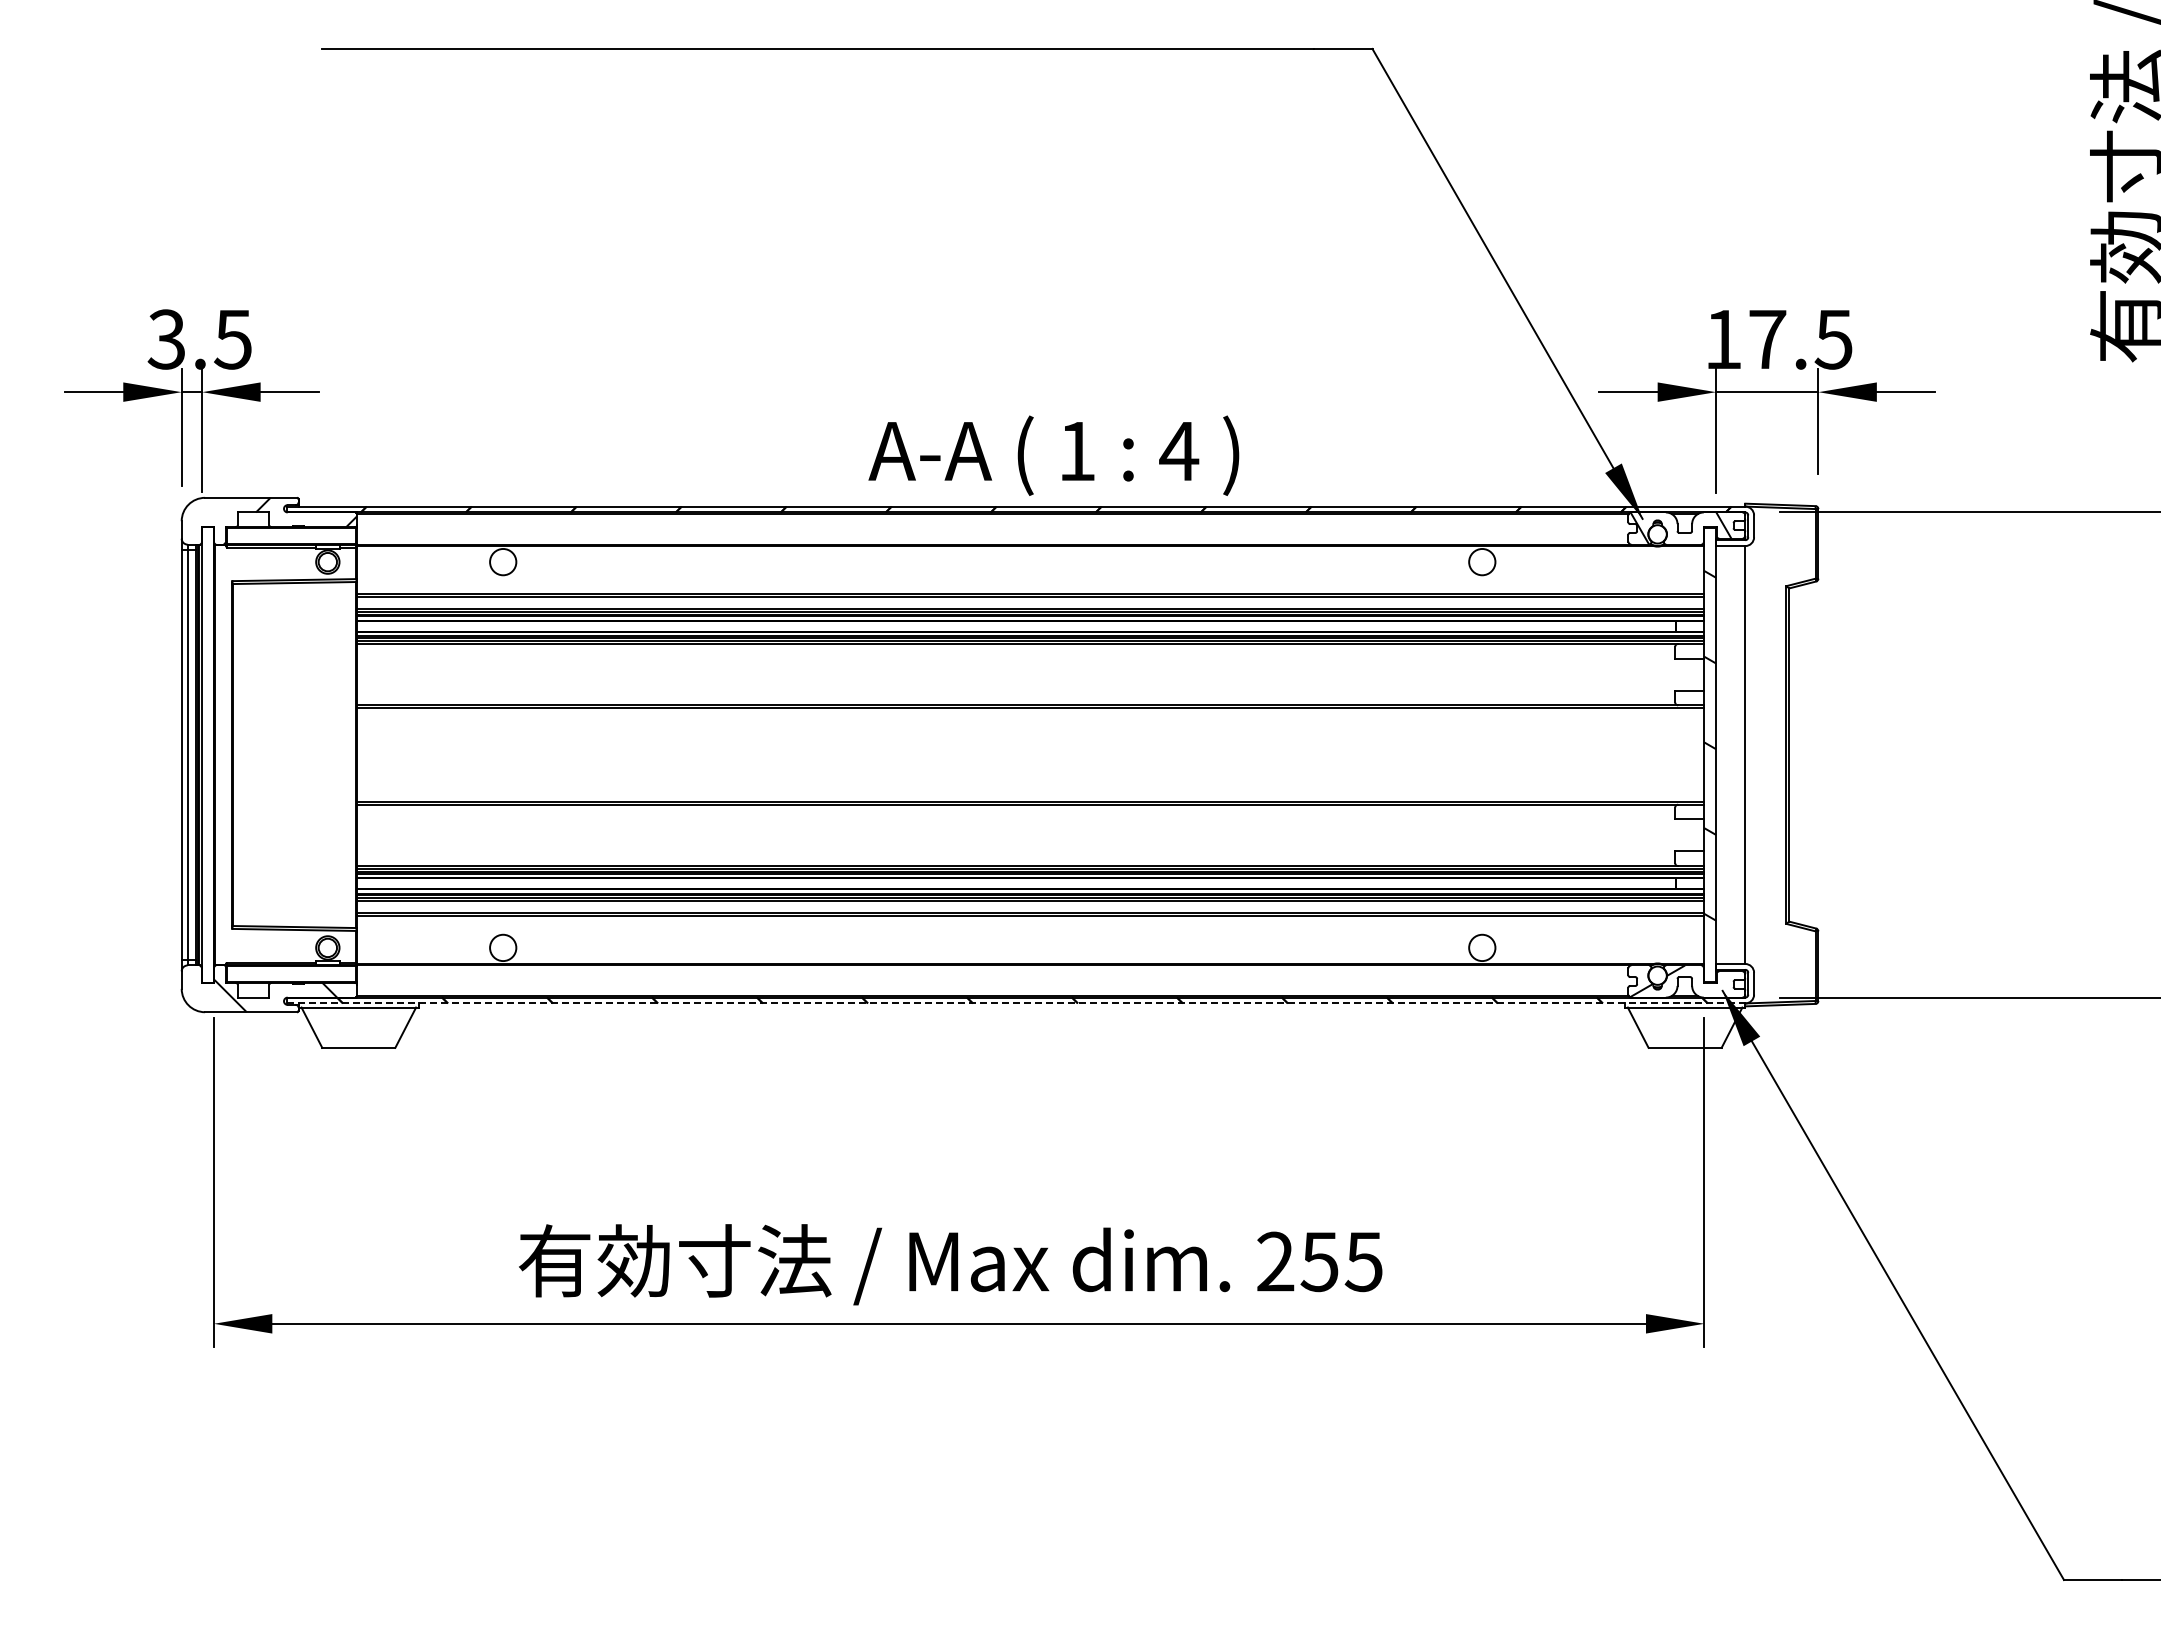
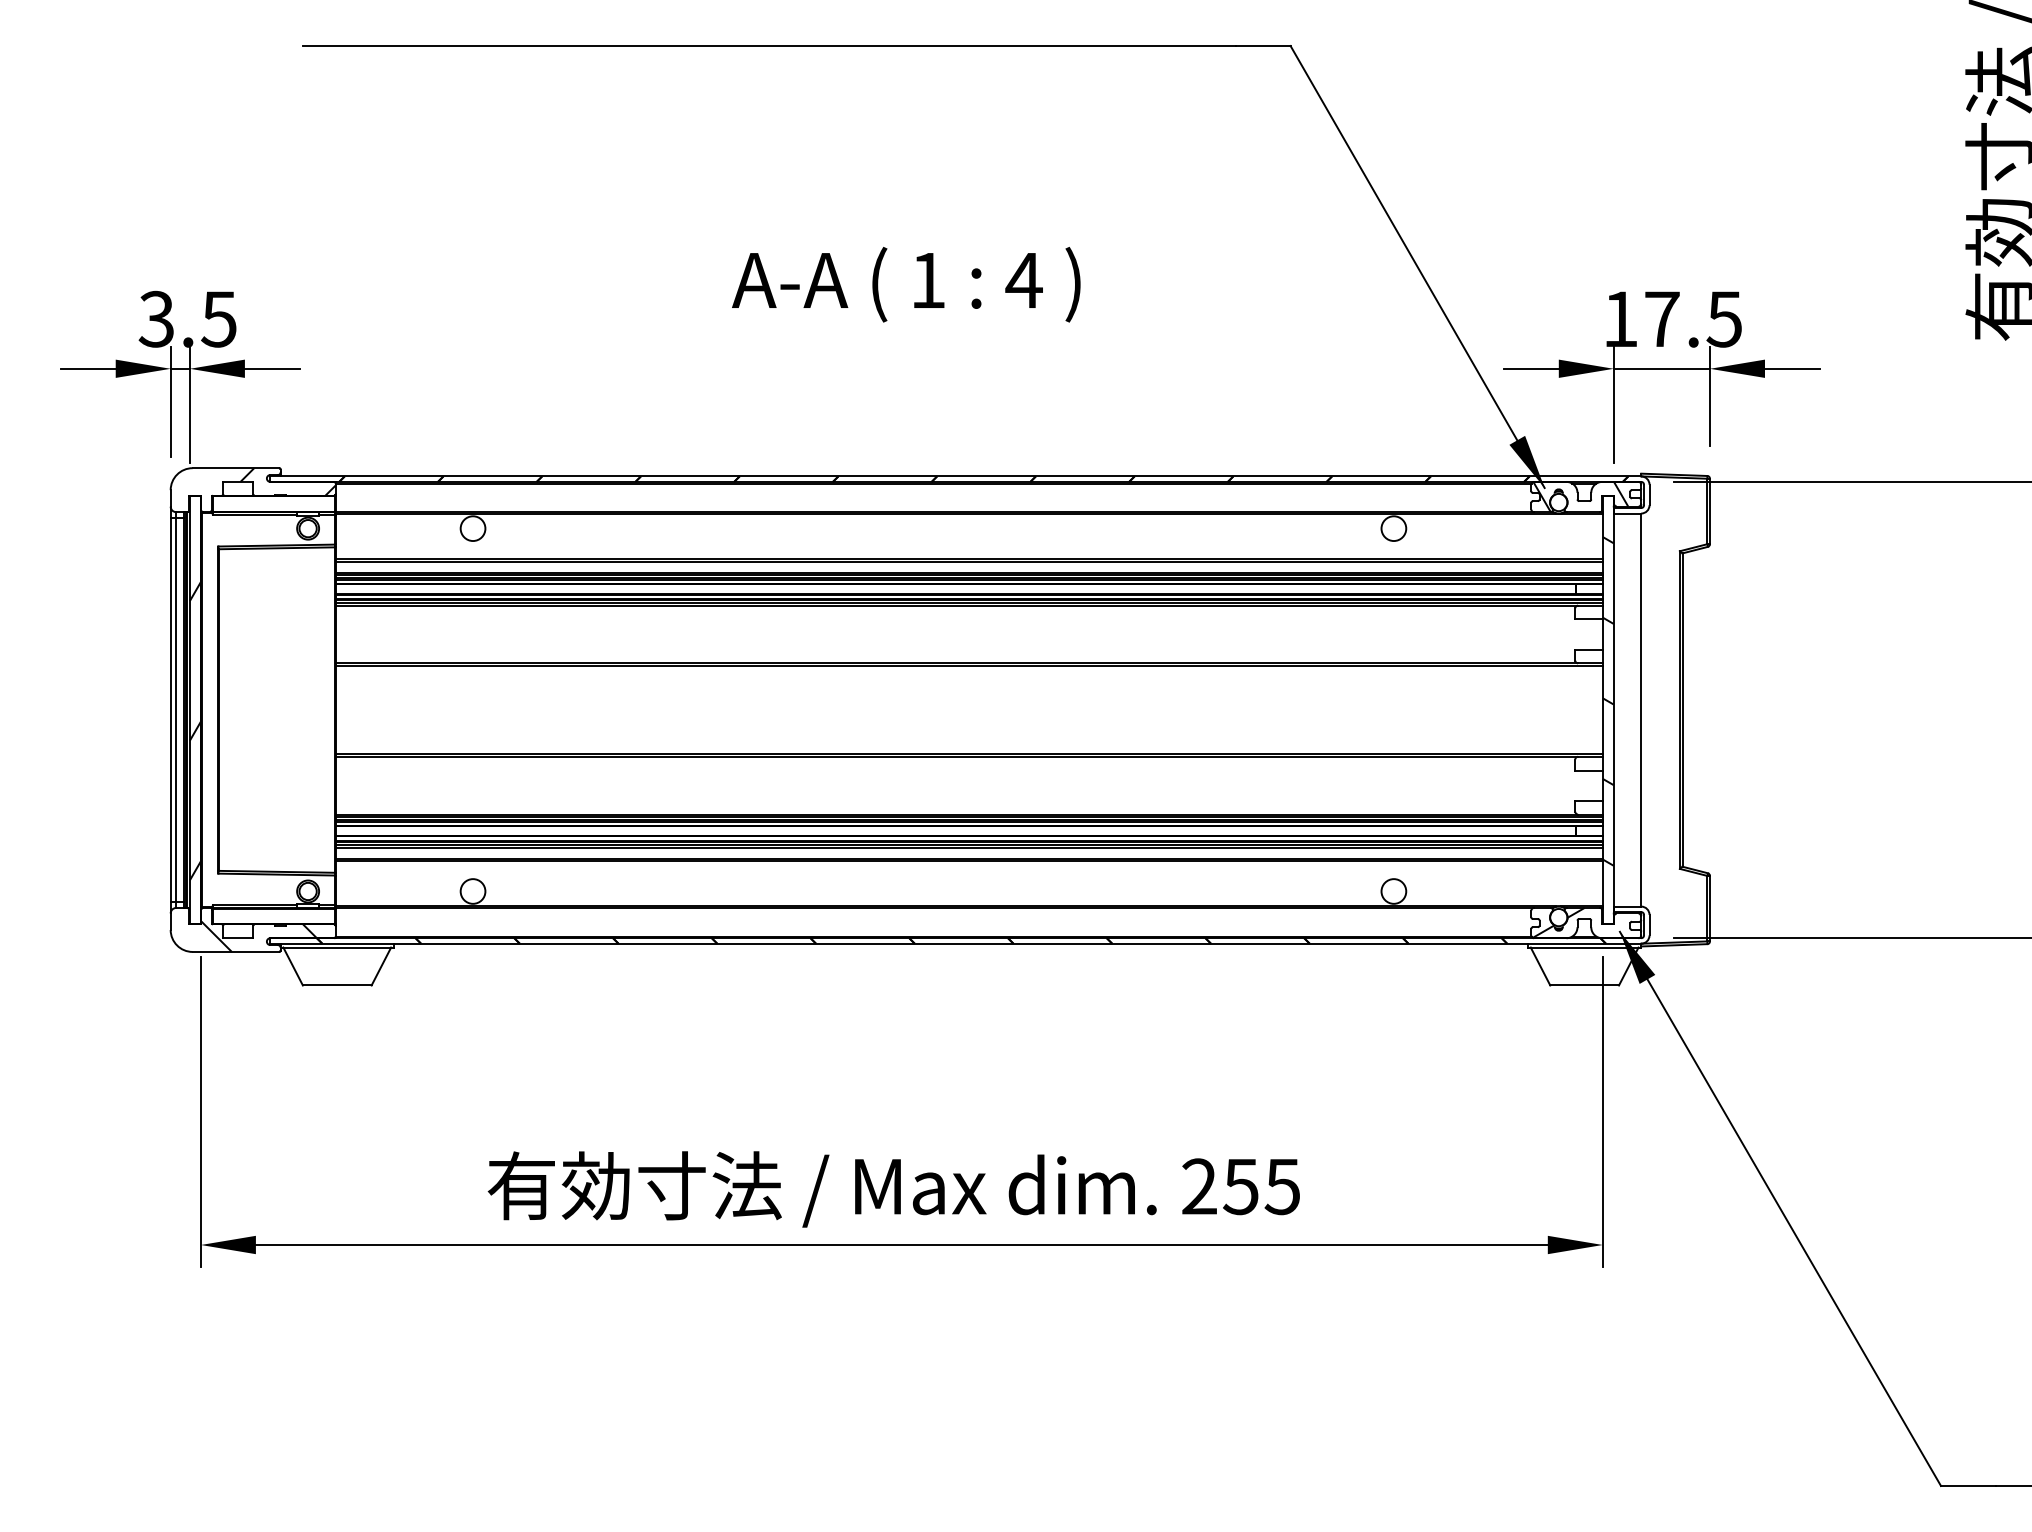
text: (1053, 455) -> (905, 284), moved
hatch: (207, 777) -> (194, 731), added
line: (1016, 1003) -> (955, 943), dashed -> solid

